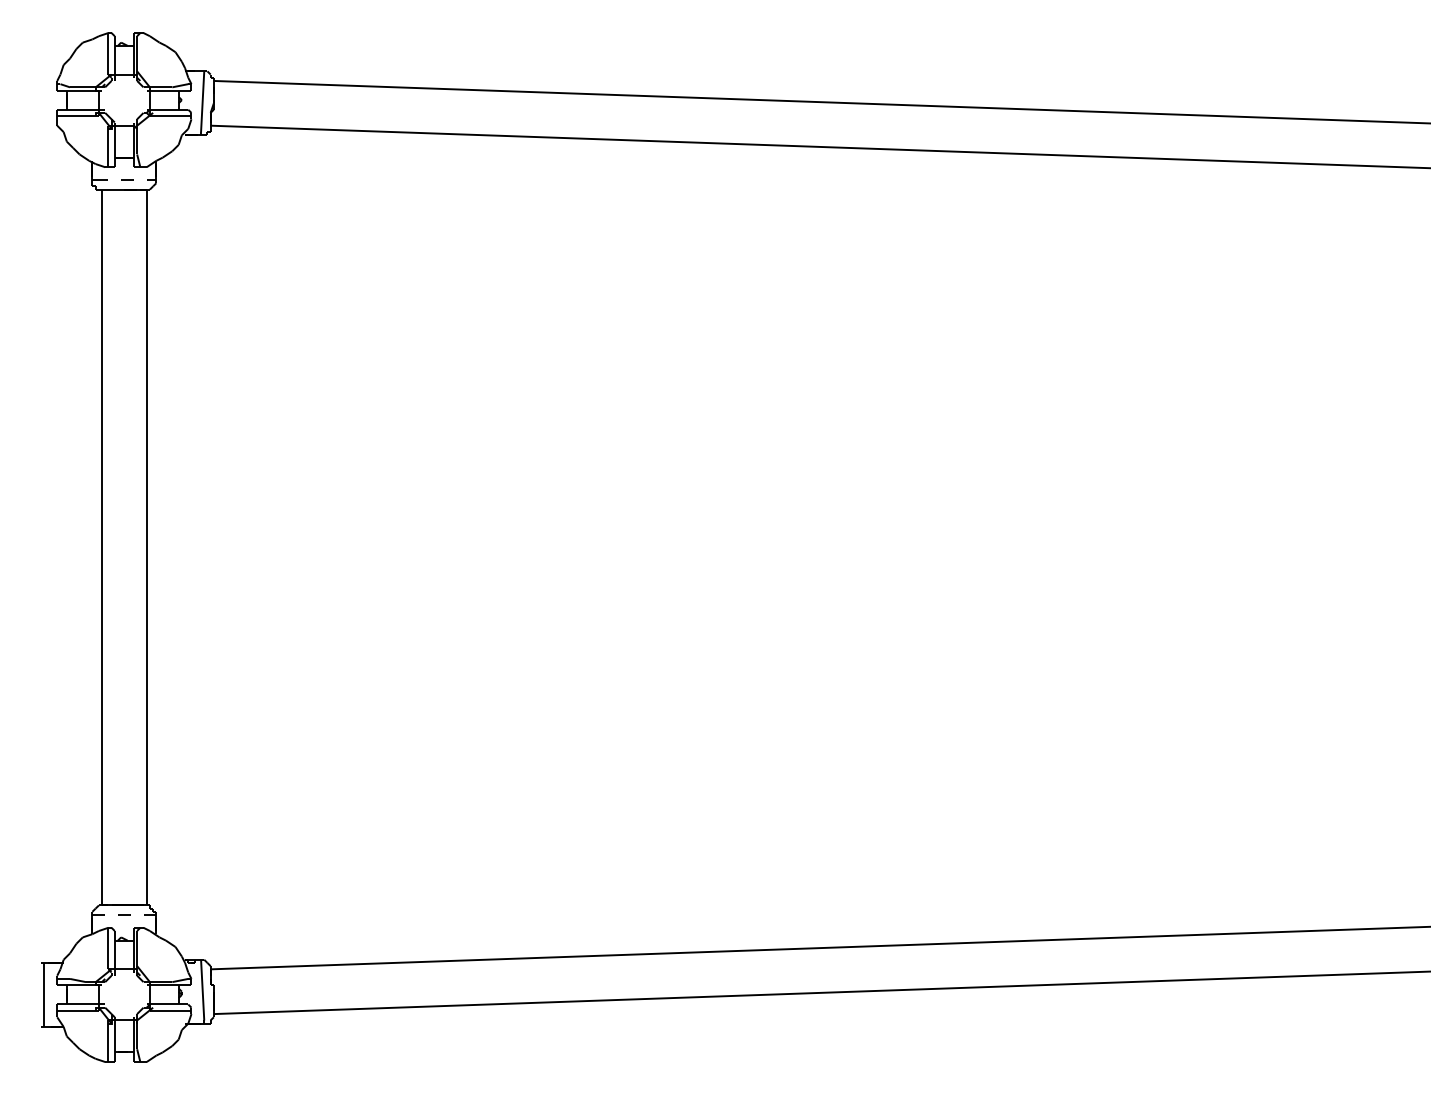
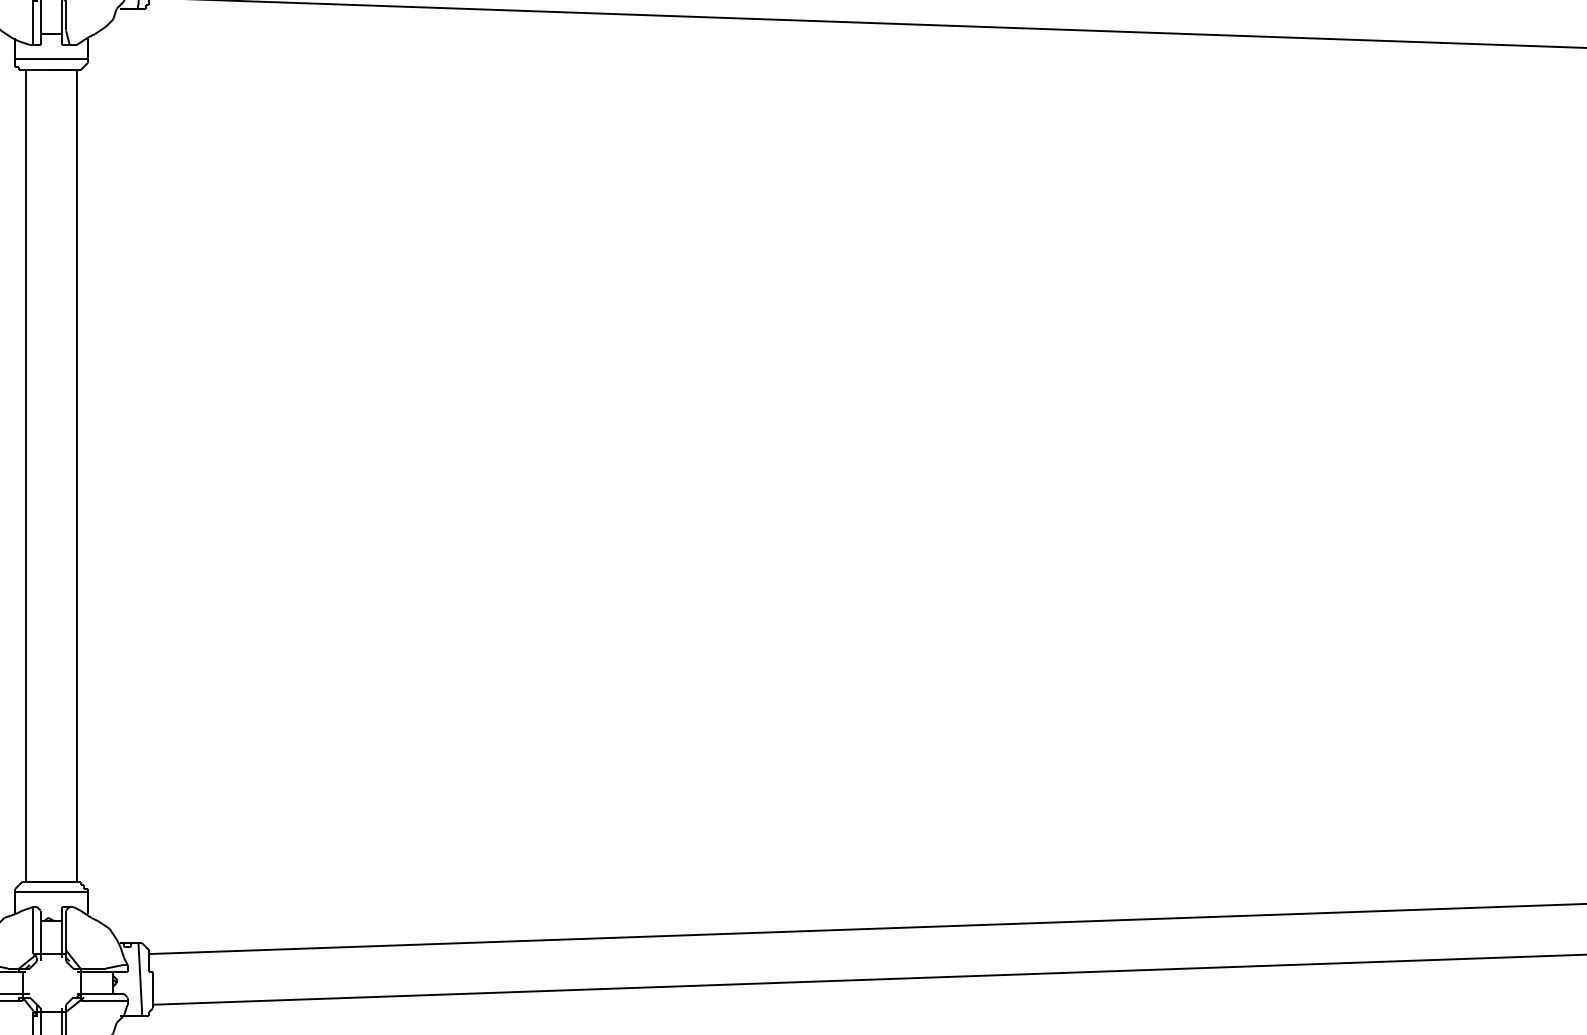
line: (126, 180) -> (53, 59), dashed -> solid
line: (124, 915) -> (51, 893), dashed -> solid

